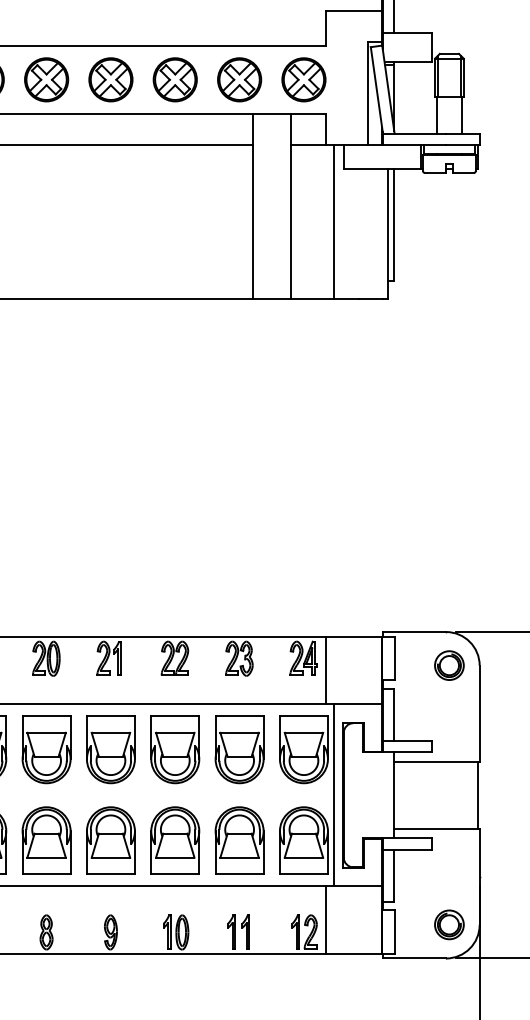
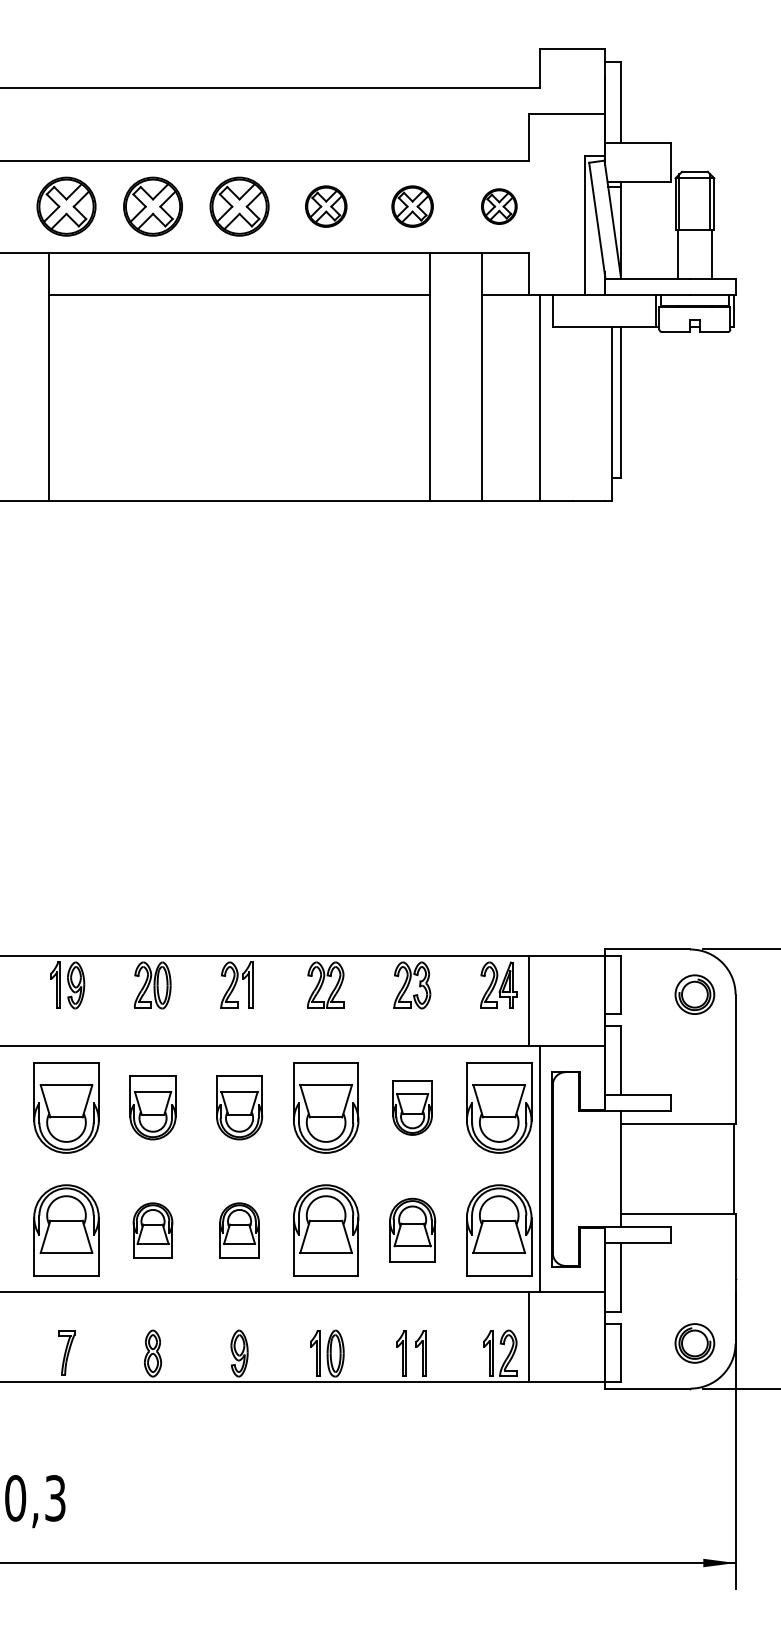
part: (175, 79) -> (326, 206), size x0.7
part: (239, 79) -> (412, 206), size x0.7
part: (304, 79) -> (499, 206), size x0.6
part: (46, 749) -> (152, 1107), size x0.7
part: (110, 749) -> (239, 1107), size x0.7
part: (239, 749) -> (412, 1107), size x0.6
part: (46, 840) -> (152, 1230), size x0.6
part: (110, 840) -> (239, 1230), size x0.6
part: (239, 840) -> (412, 1230), size x0.7

